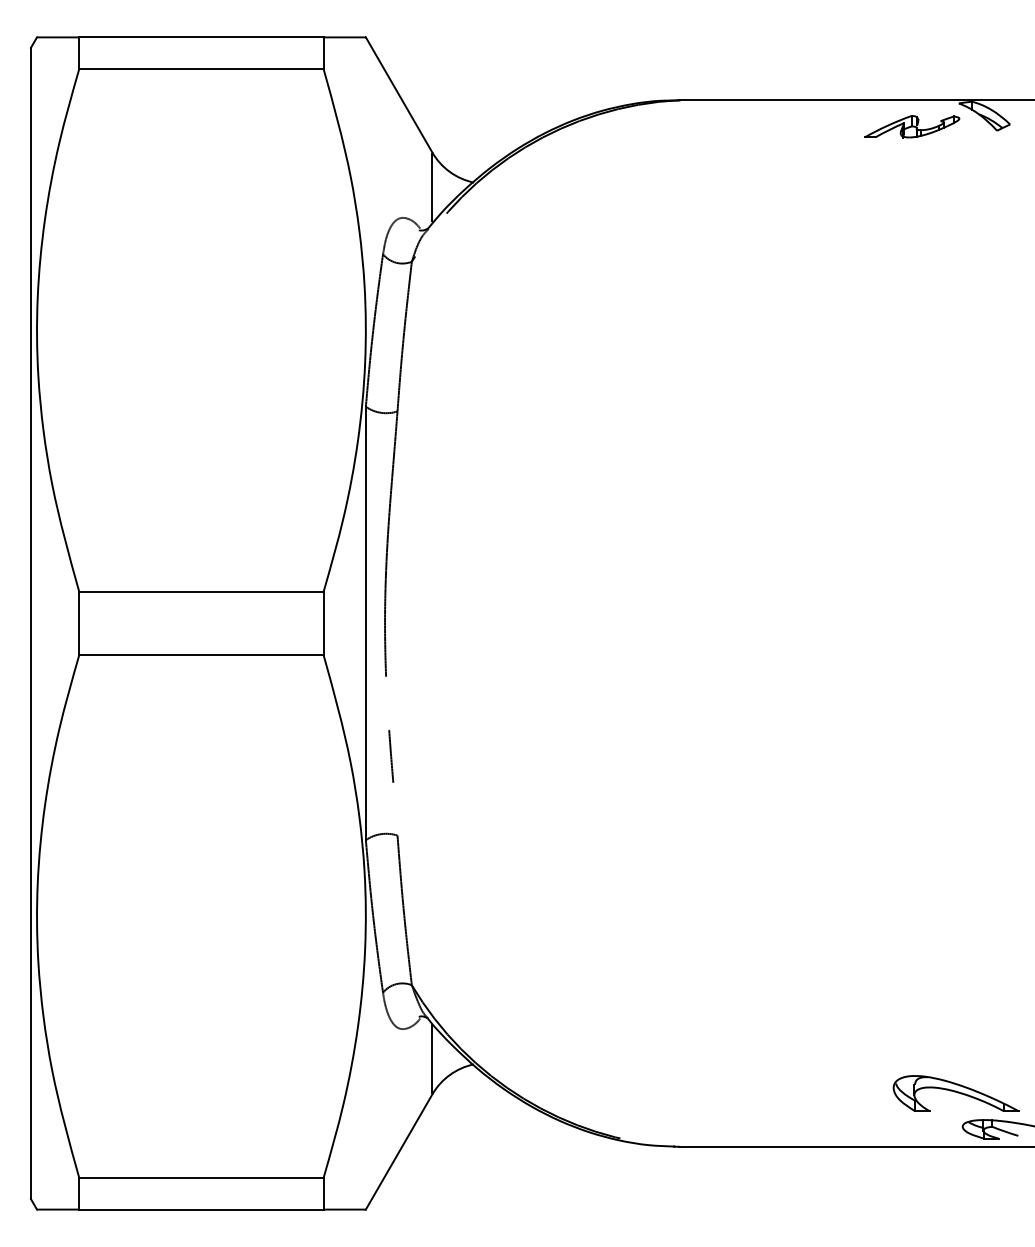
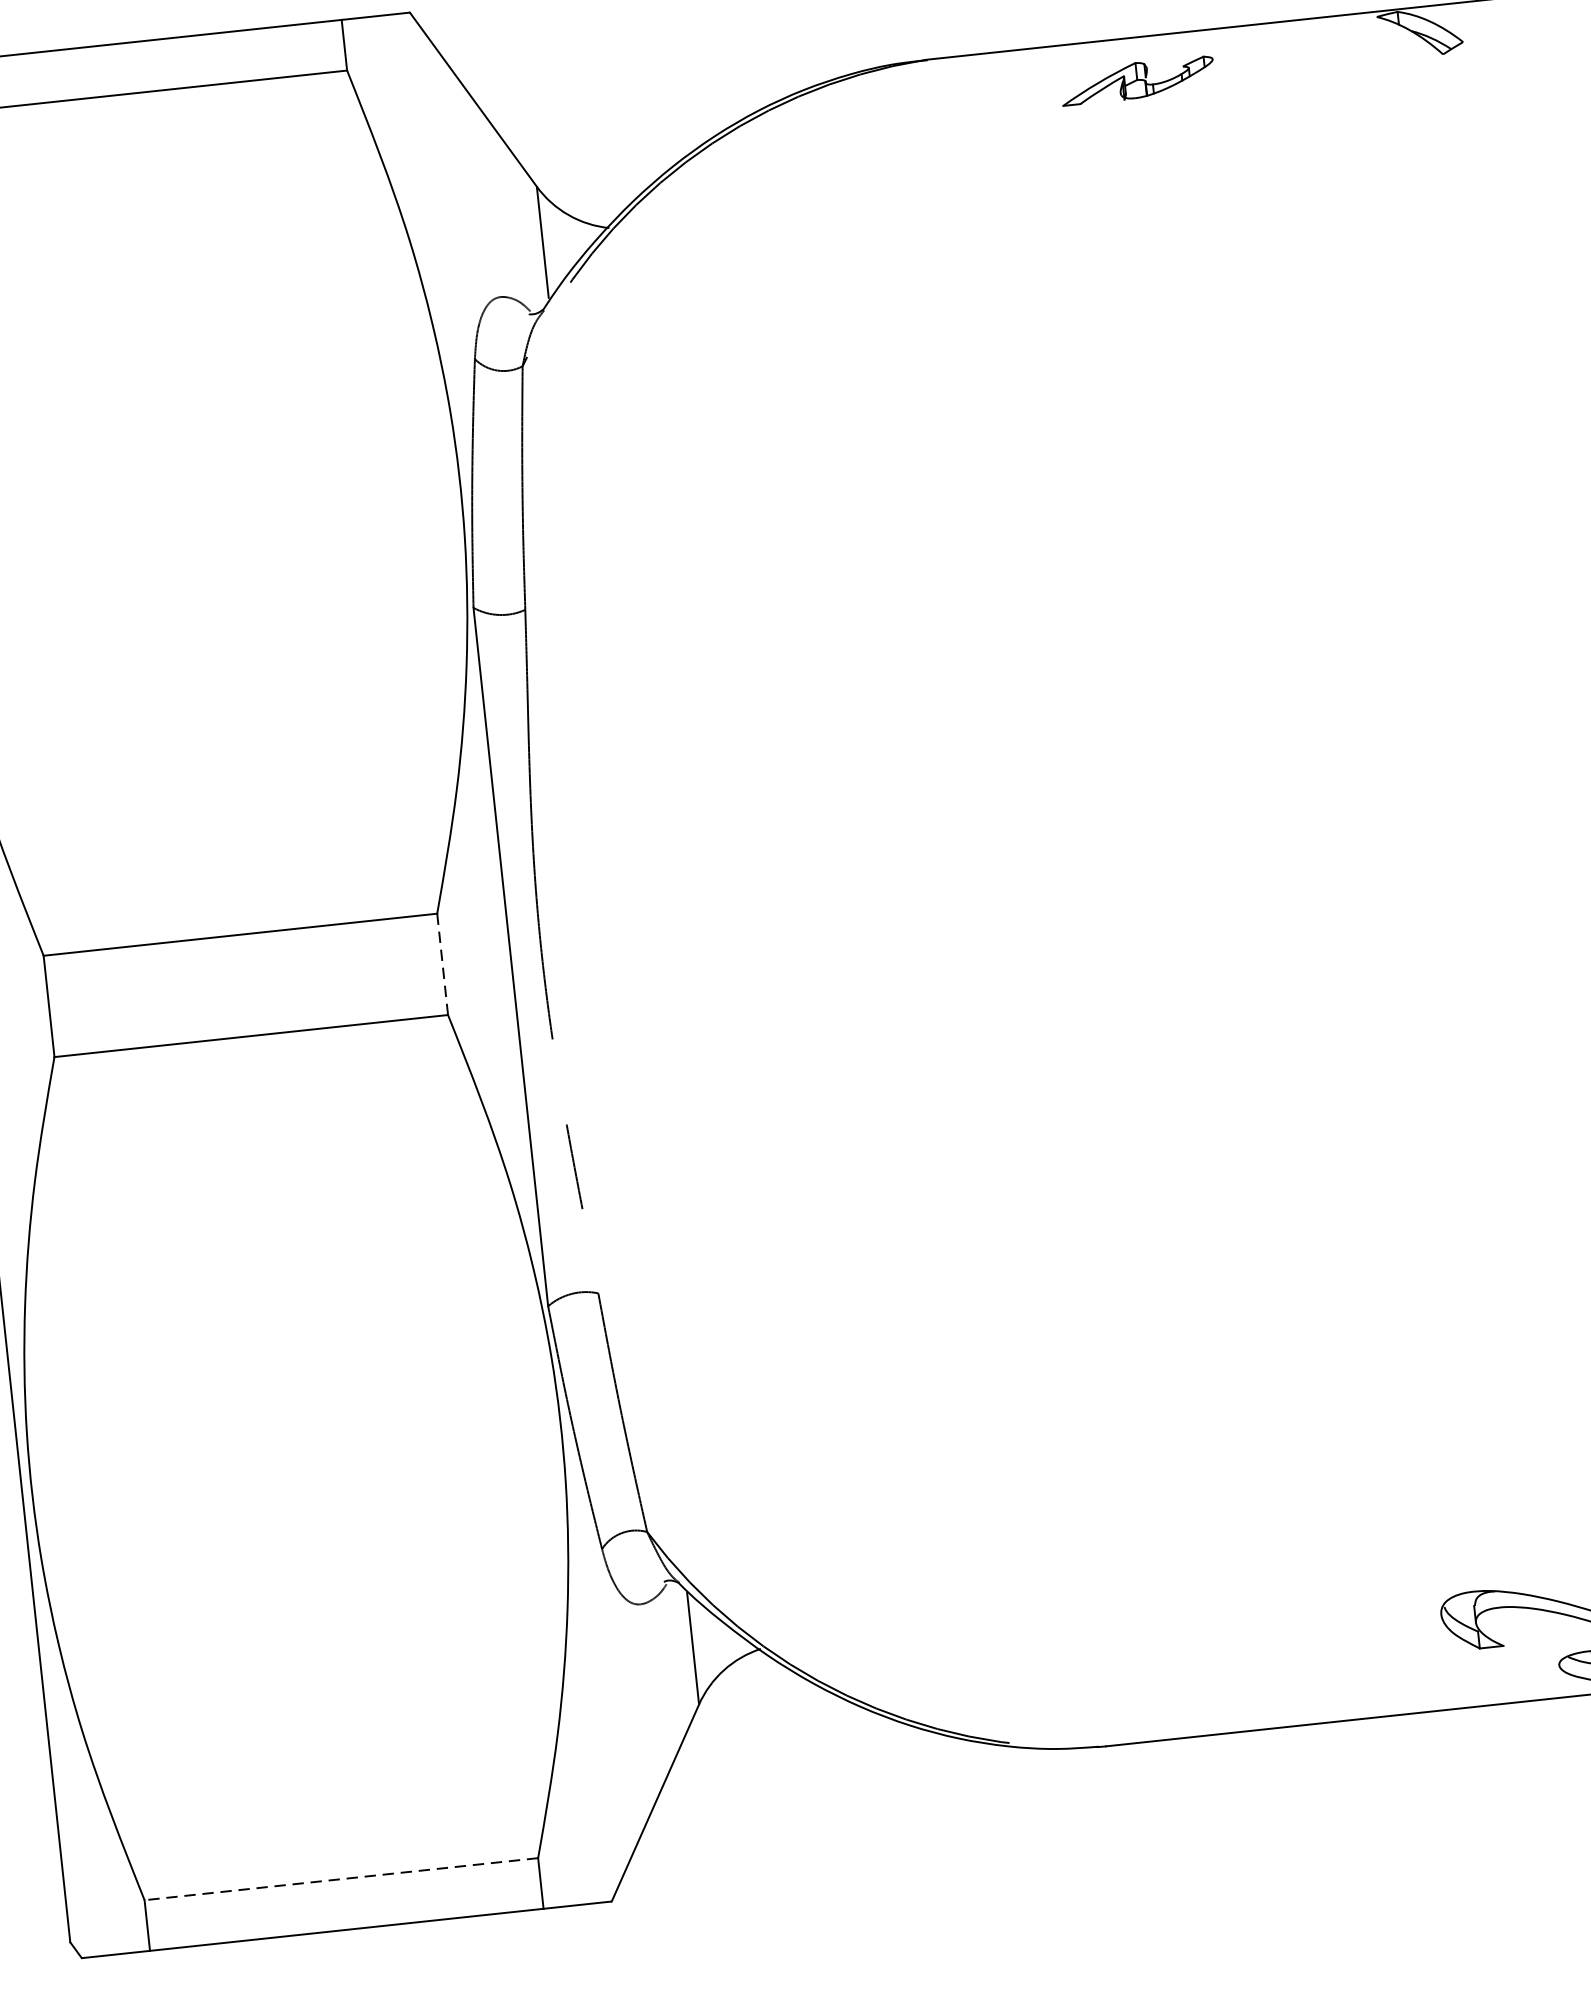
part: (912, 126) -> (1138, 79), moved
line: (323, 622) -> (442, 962), solid -> dashed
line: (200, 1178) -> (339, 1879), solid -> dashed

